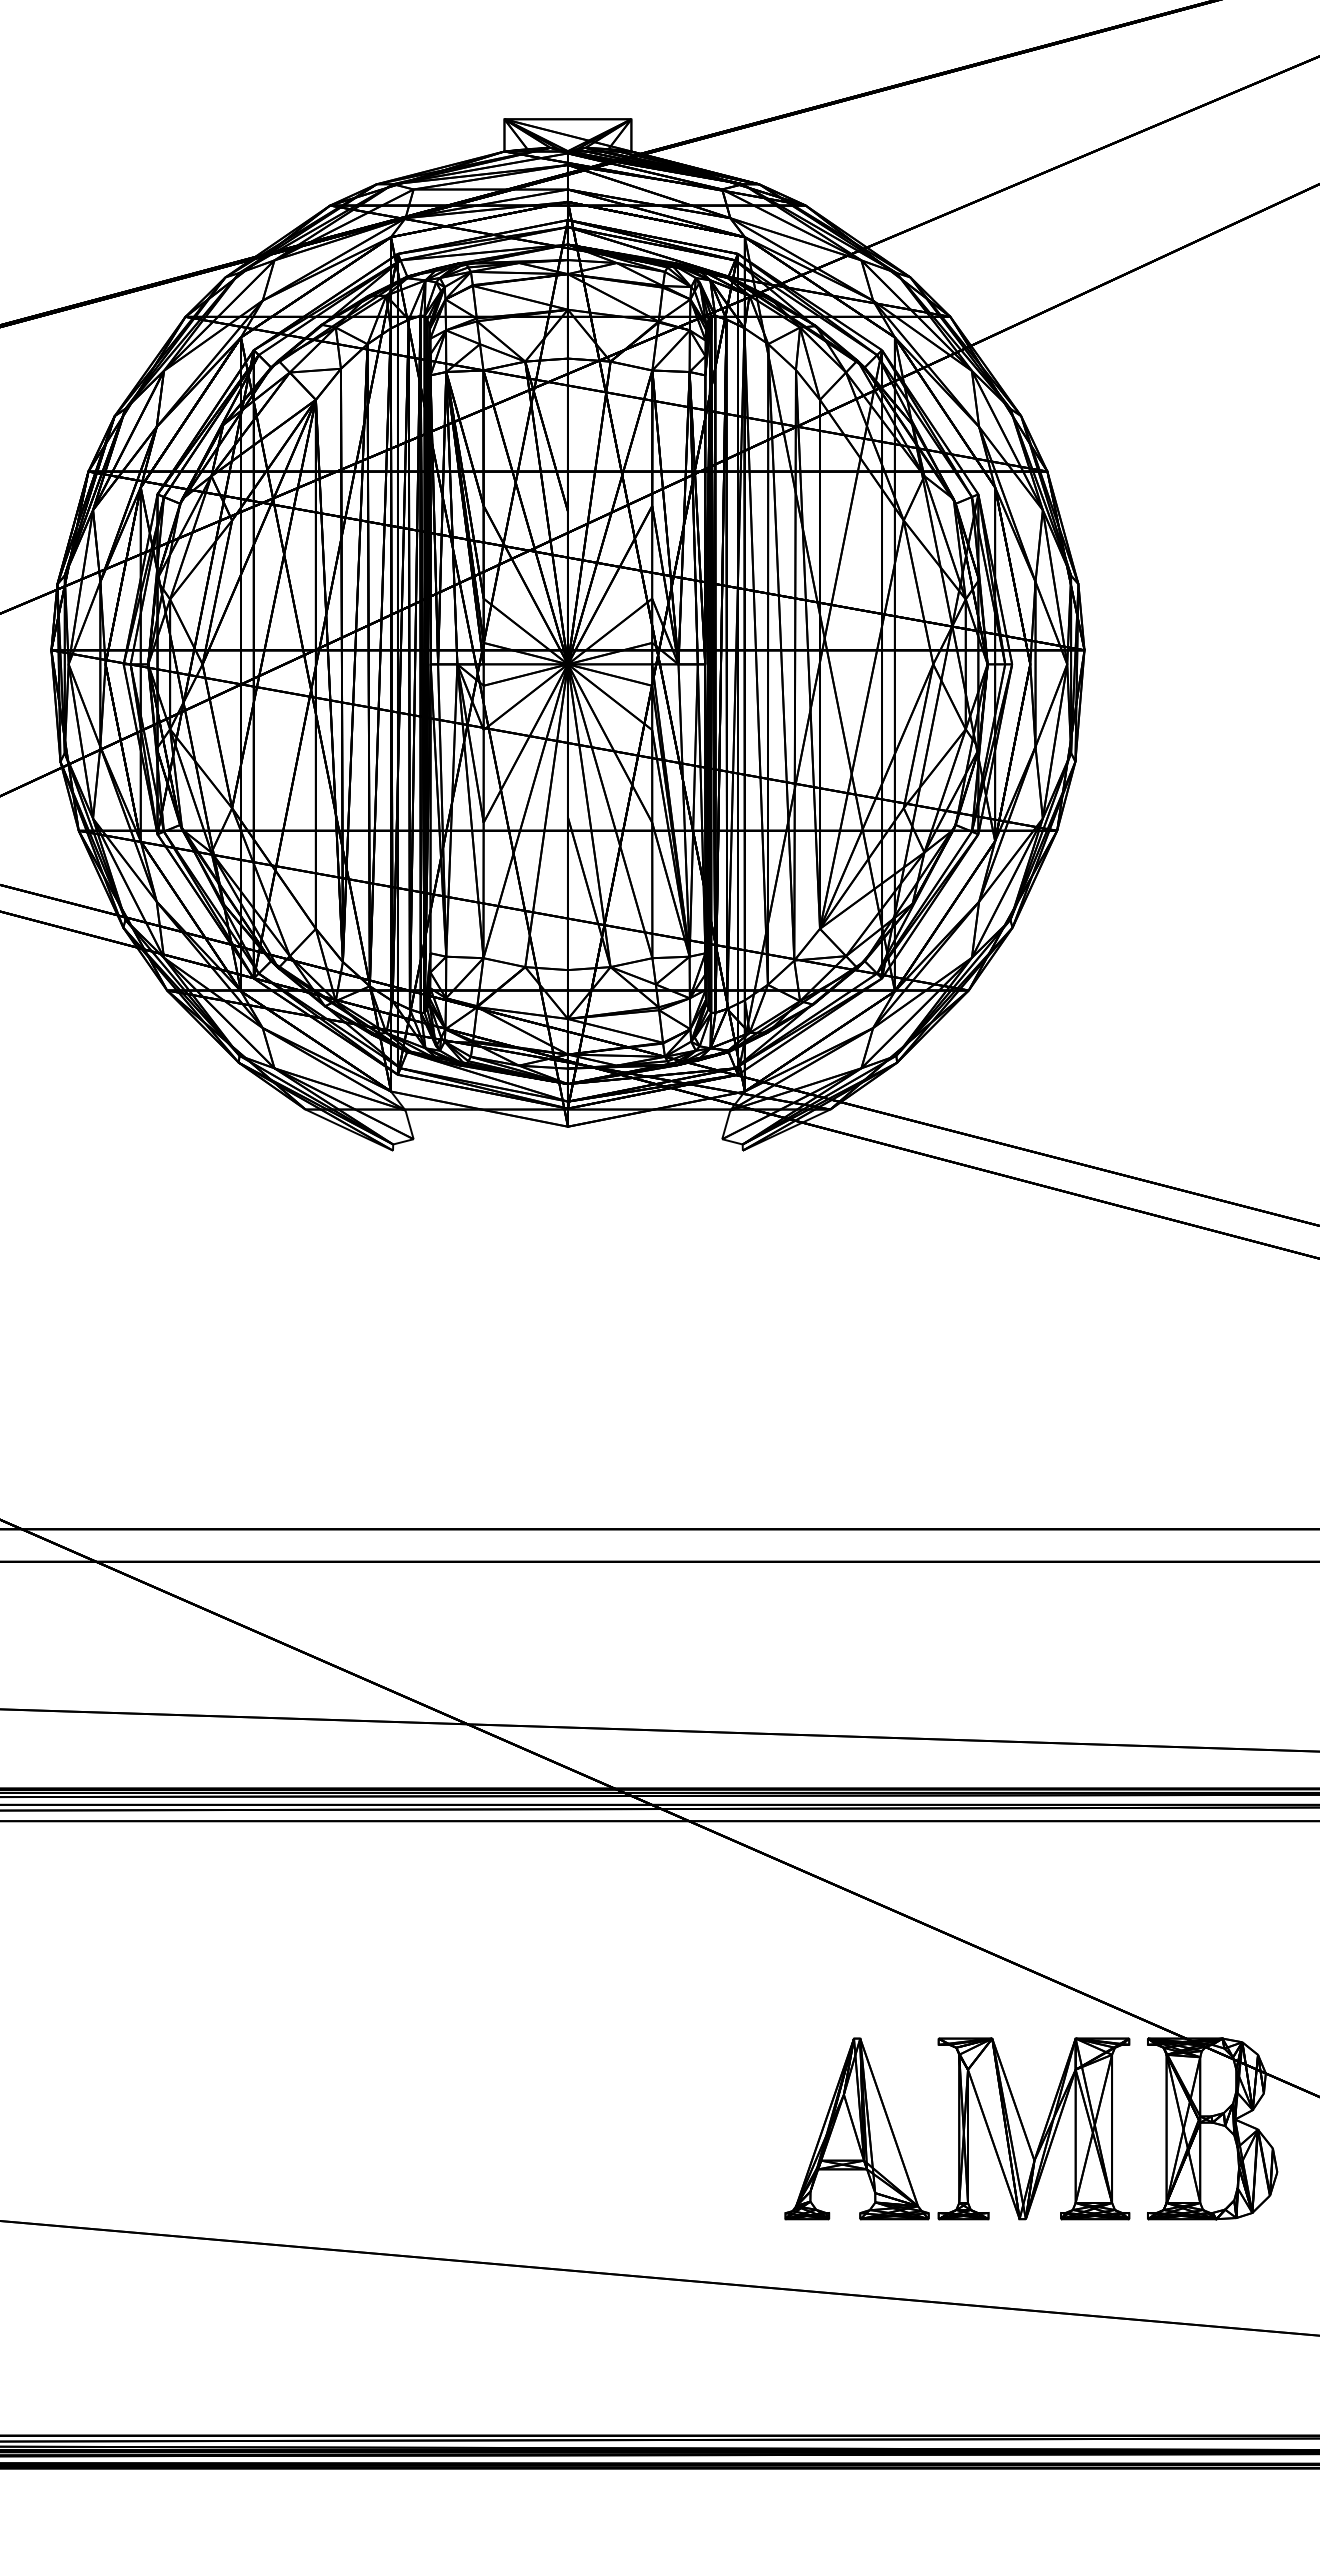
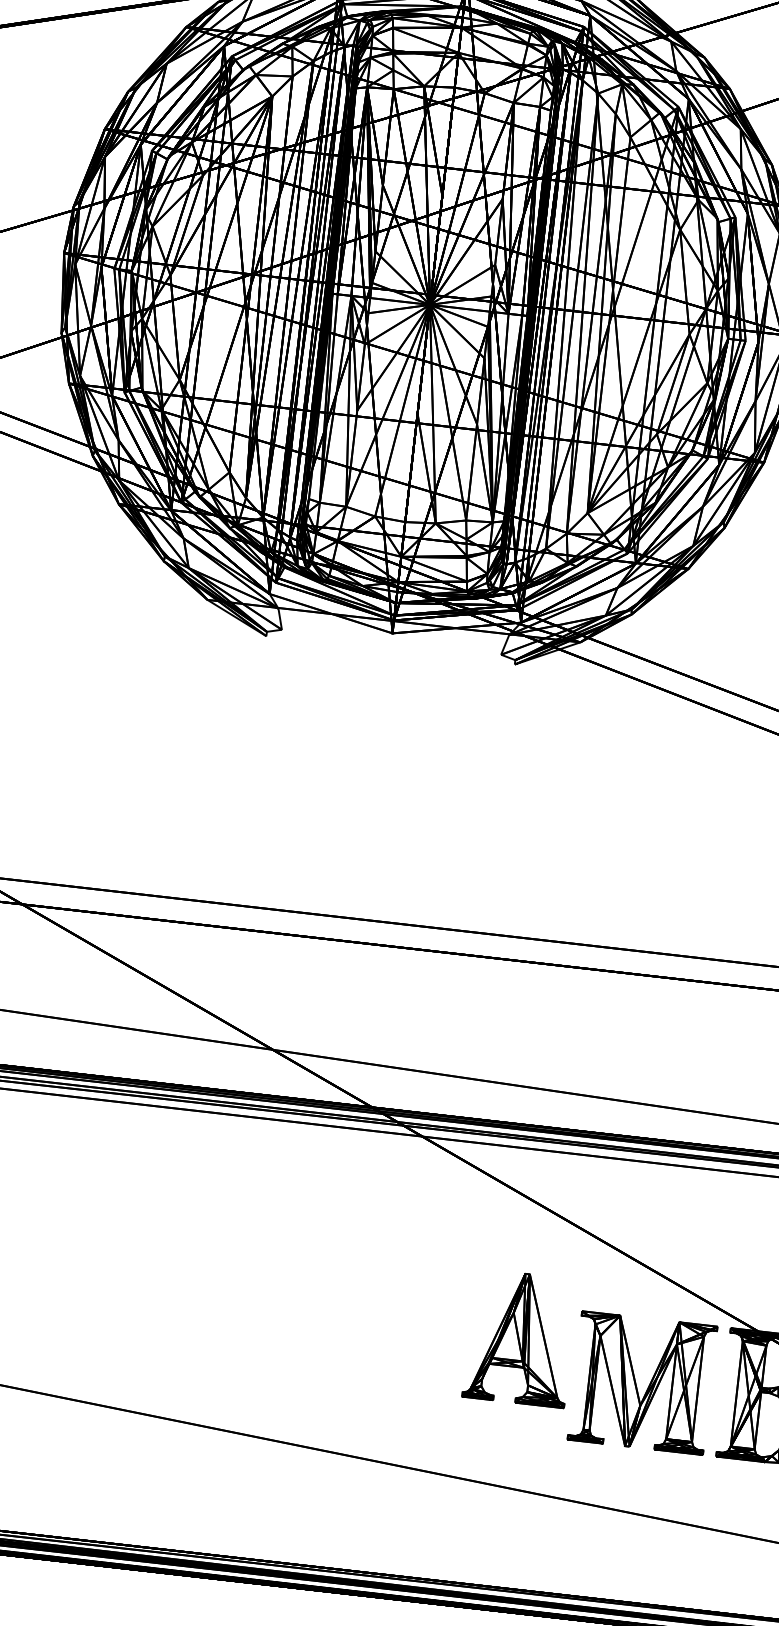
part: (856, 2128) -> (519, 1337), moved

